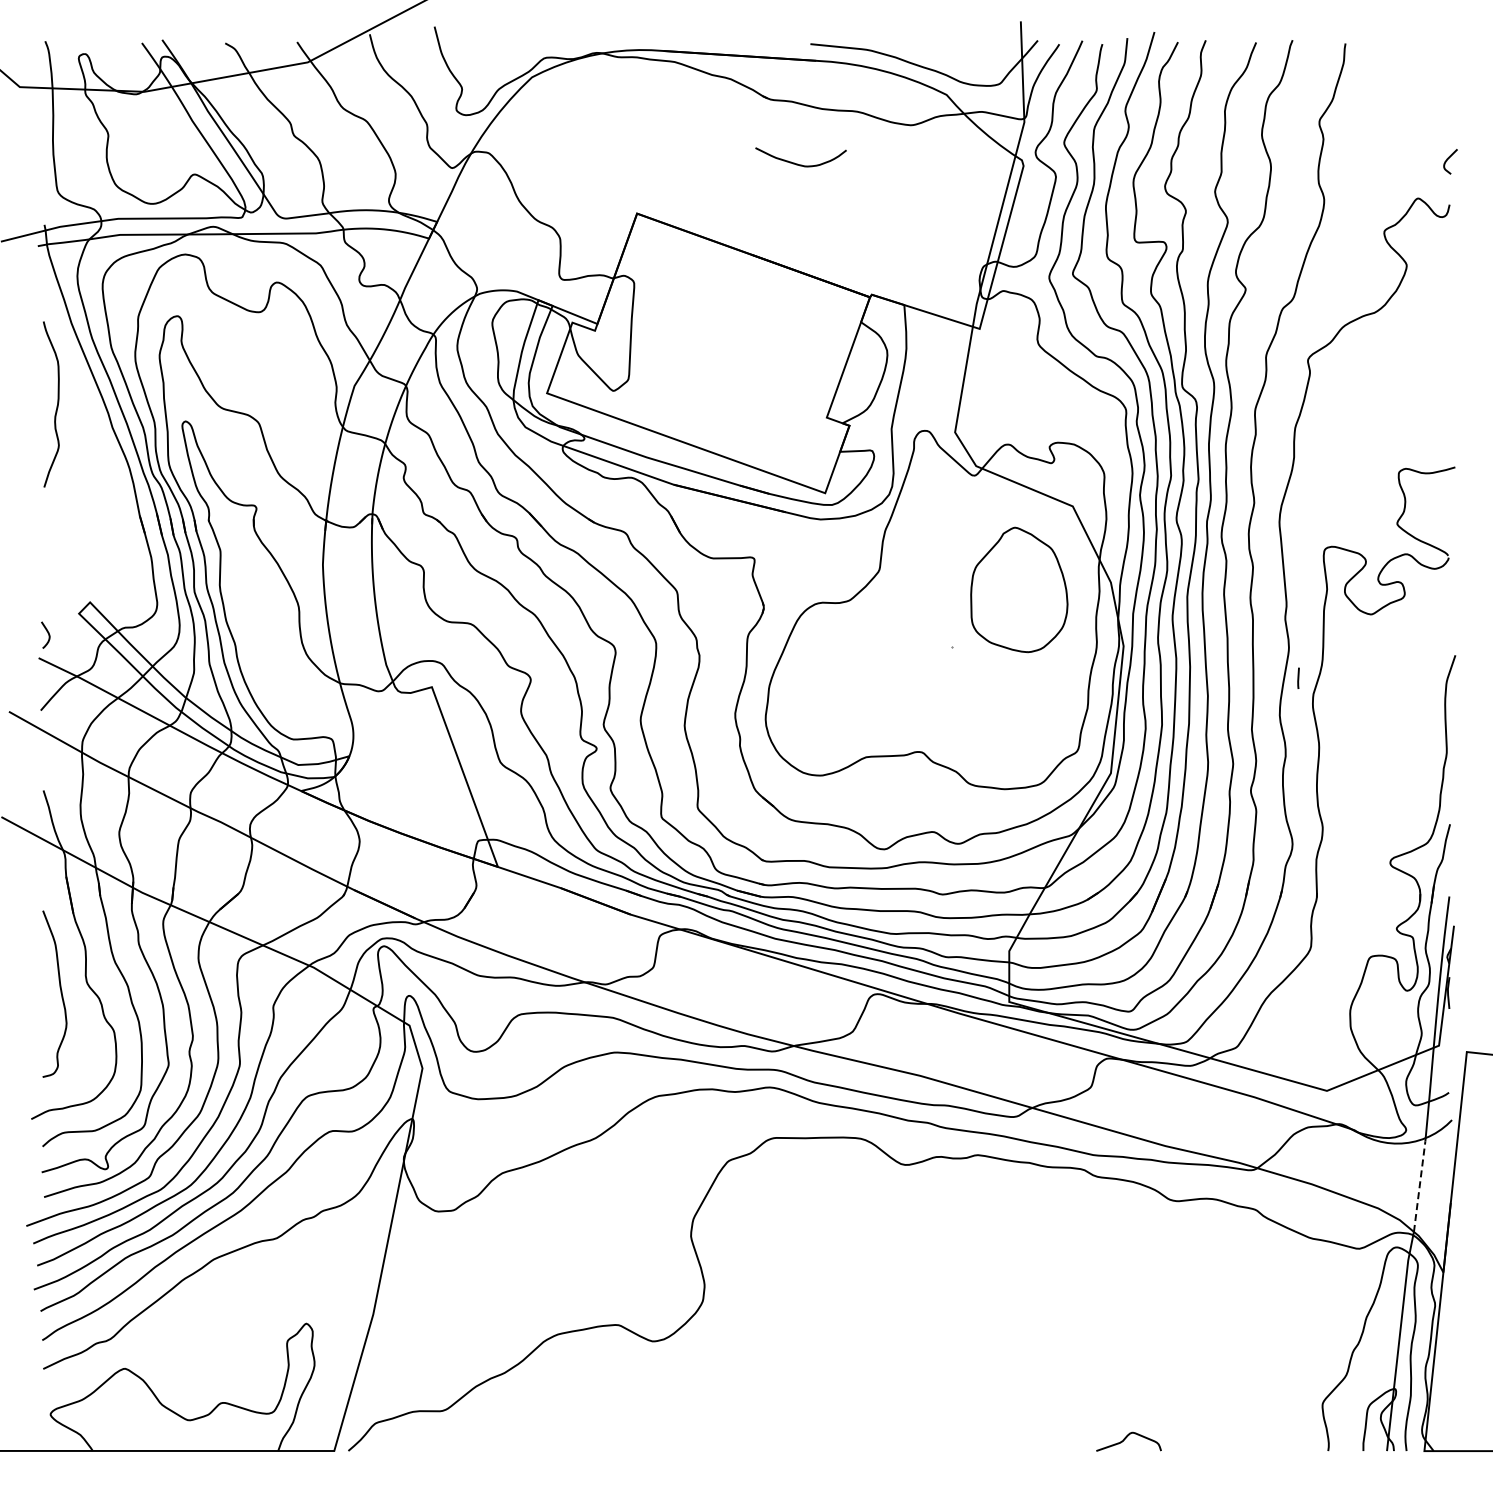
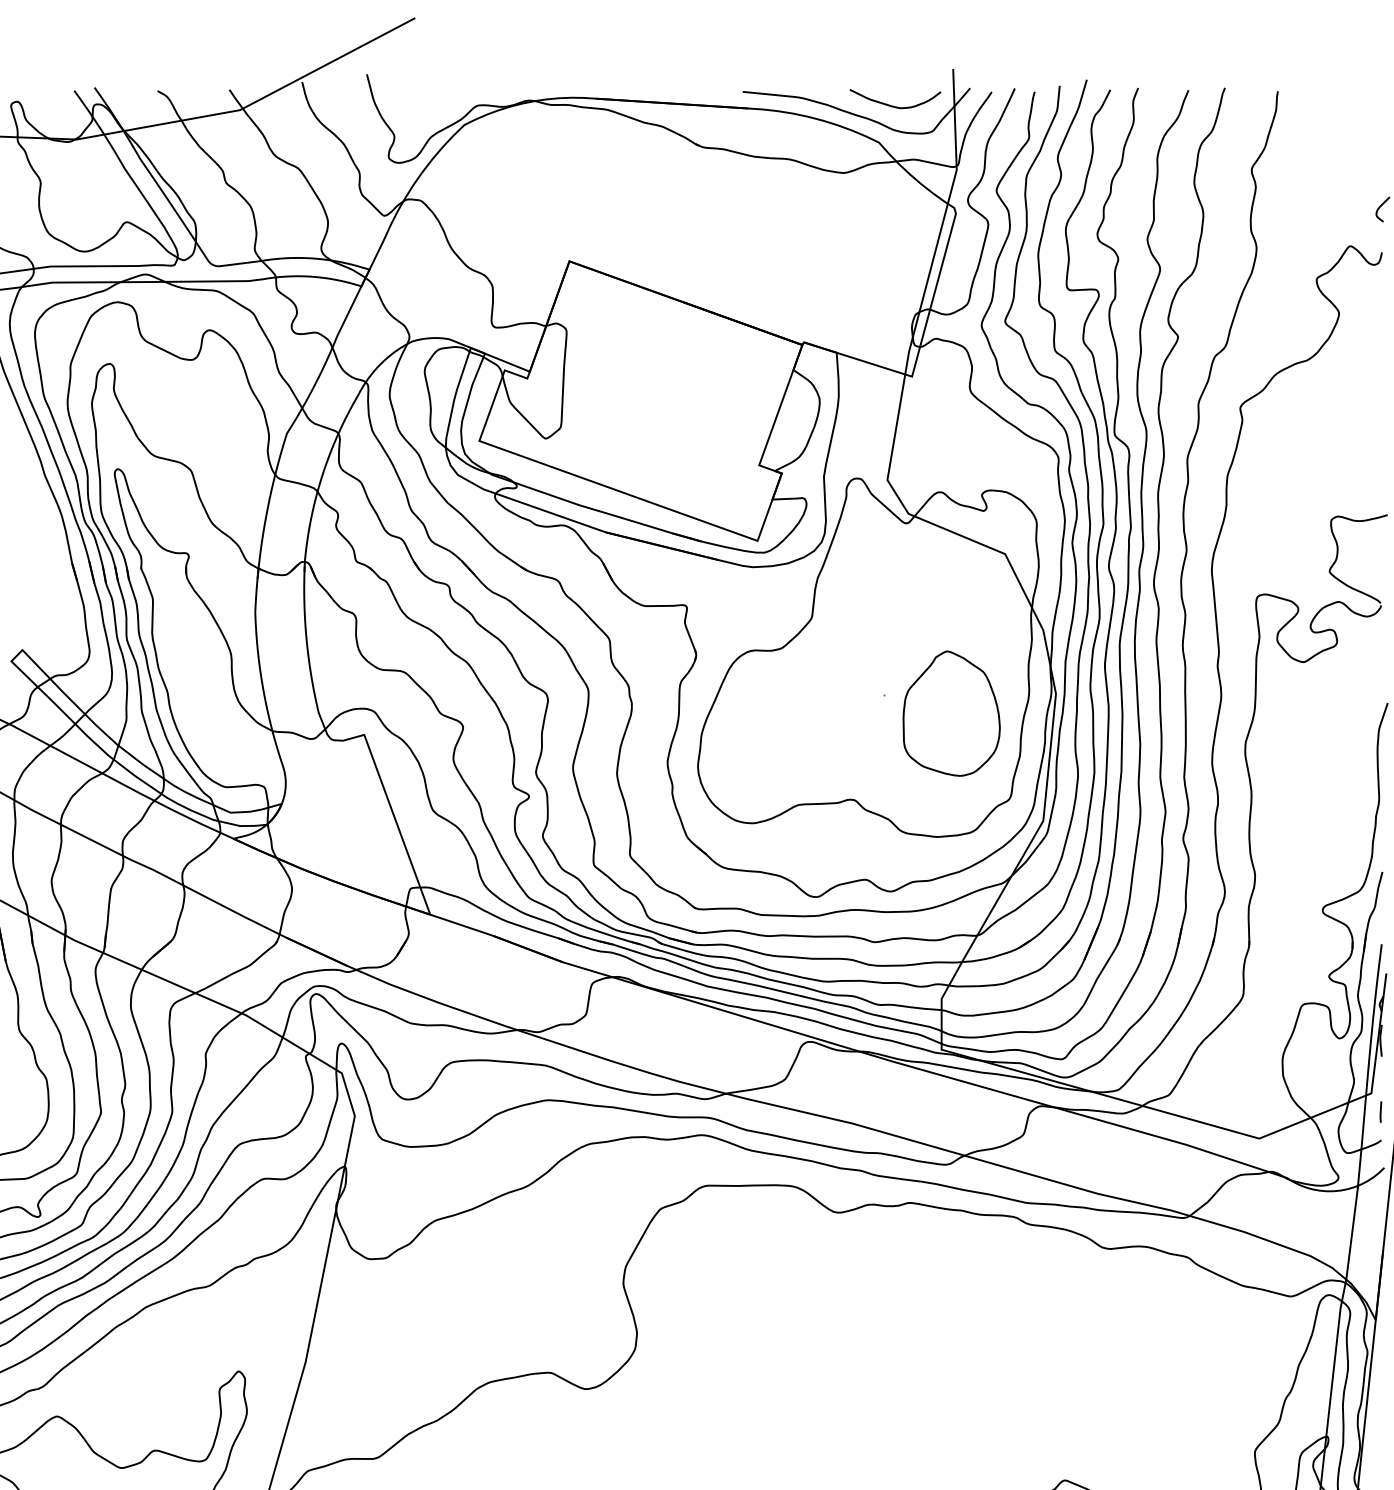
curve: (797, 163) -> (891, 105), moved
part: (1019, 589) -> (951, 713), moved
line: (1298, 677) -> (1380, 1111), moved
line: (1419, 1186) -> (1351, 1234), dashed -> solid

